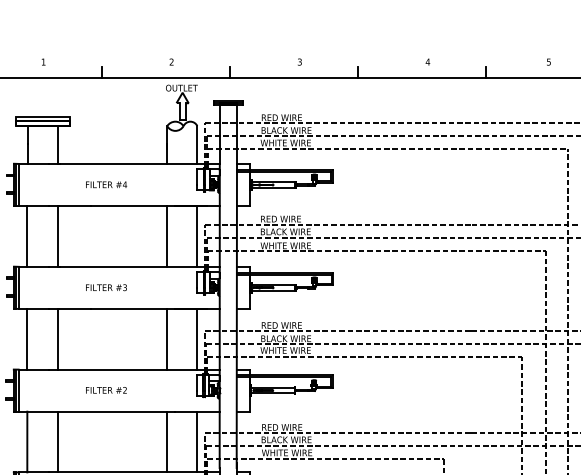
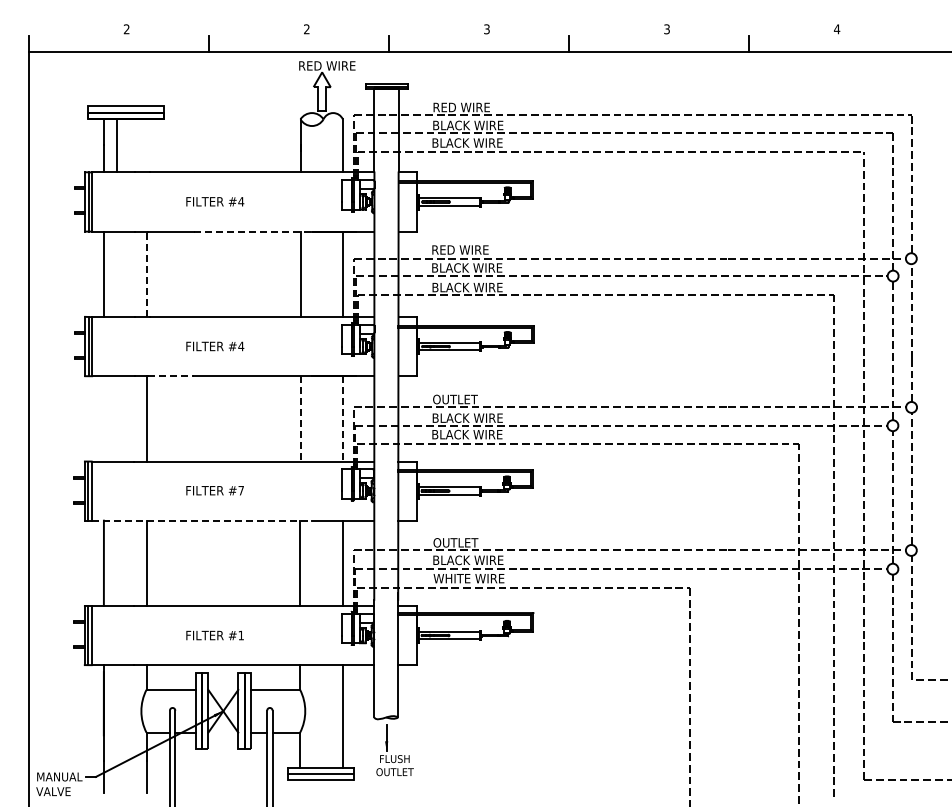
text: (43, 62) -> (126, 29), 1 -> 2
text: (427, 62) -> (666, 29), 4 -> 3
text: (549, 62) -> (837, 29), 5 -> 4
text: (185, 87) -> (326, 65), OUTLET -> RED WIRE
text: (273, 142) -> (450, 142), WHITE WIRE -> BLACK WIRE
line: (57, 144) -> (116, 145), moved
line: (133, 205) -> (253, 231), solid -> dashed
line: (57, 236) -> (146, 274), solid -> dashed
text: (273, 245) -> (450, 287), WHITE WIRE -> BLACK WIRE
text: (125, 287) -> (241, 346), #3 -> #4
line: (75, 309) -> (171, 376), solid -> dashed
text: (281, 325) -> (461, 399), RED WIRE -> OUTLET
line: (27, 338) -> (103, 418), removed
line: (167, 338) -> (300, 418), solid -> dashed
line: (197, 338) -> (342, 418), solid -> dashed
text: (273, 350) -> (450, 434), WHITE WIRE -> BLACK WIRE
text: (124, 390) -> (240, 490), #2 -> #7
line: (96, 411) -> (201, 520), solid -> dashed
text: (281, 427) -> (461, 542), RED WIRE -> OUTLET

